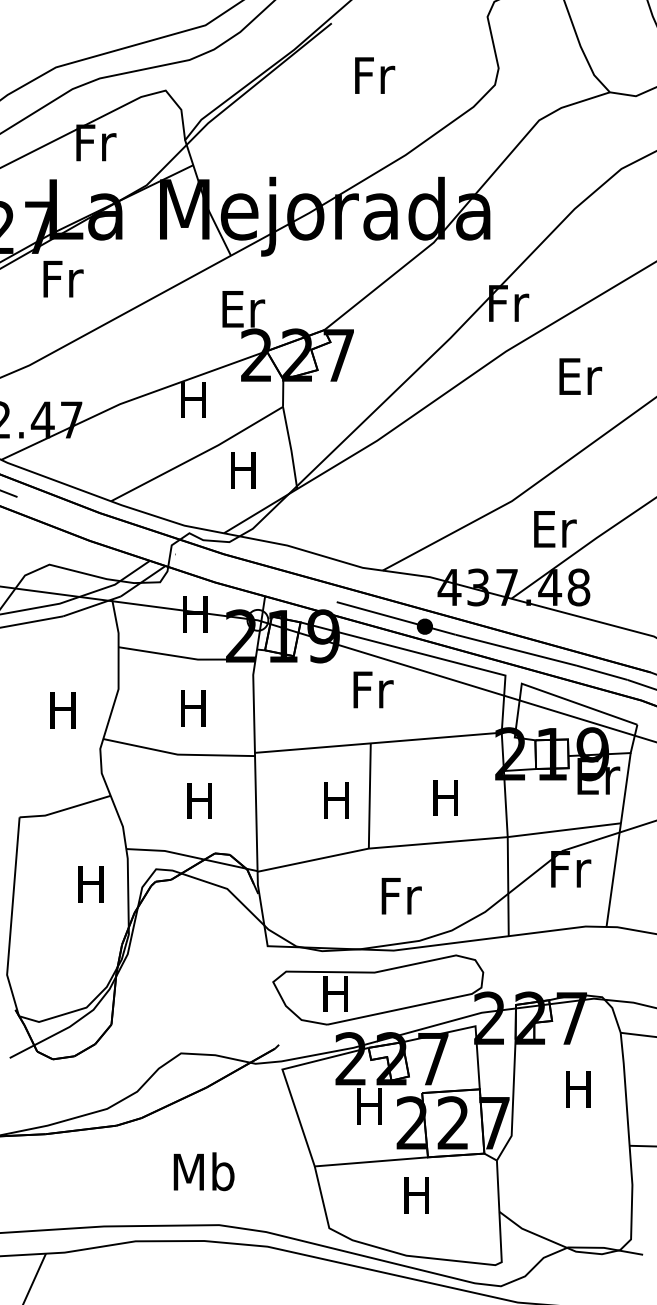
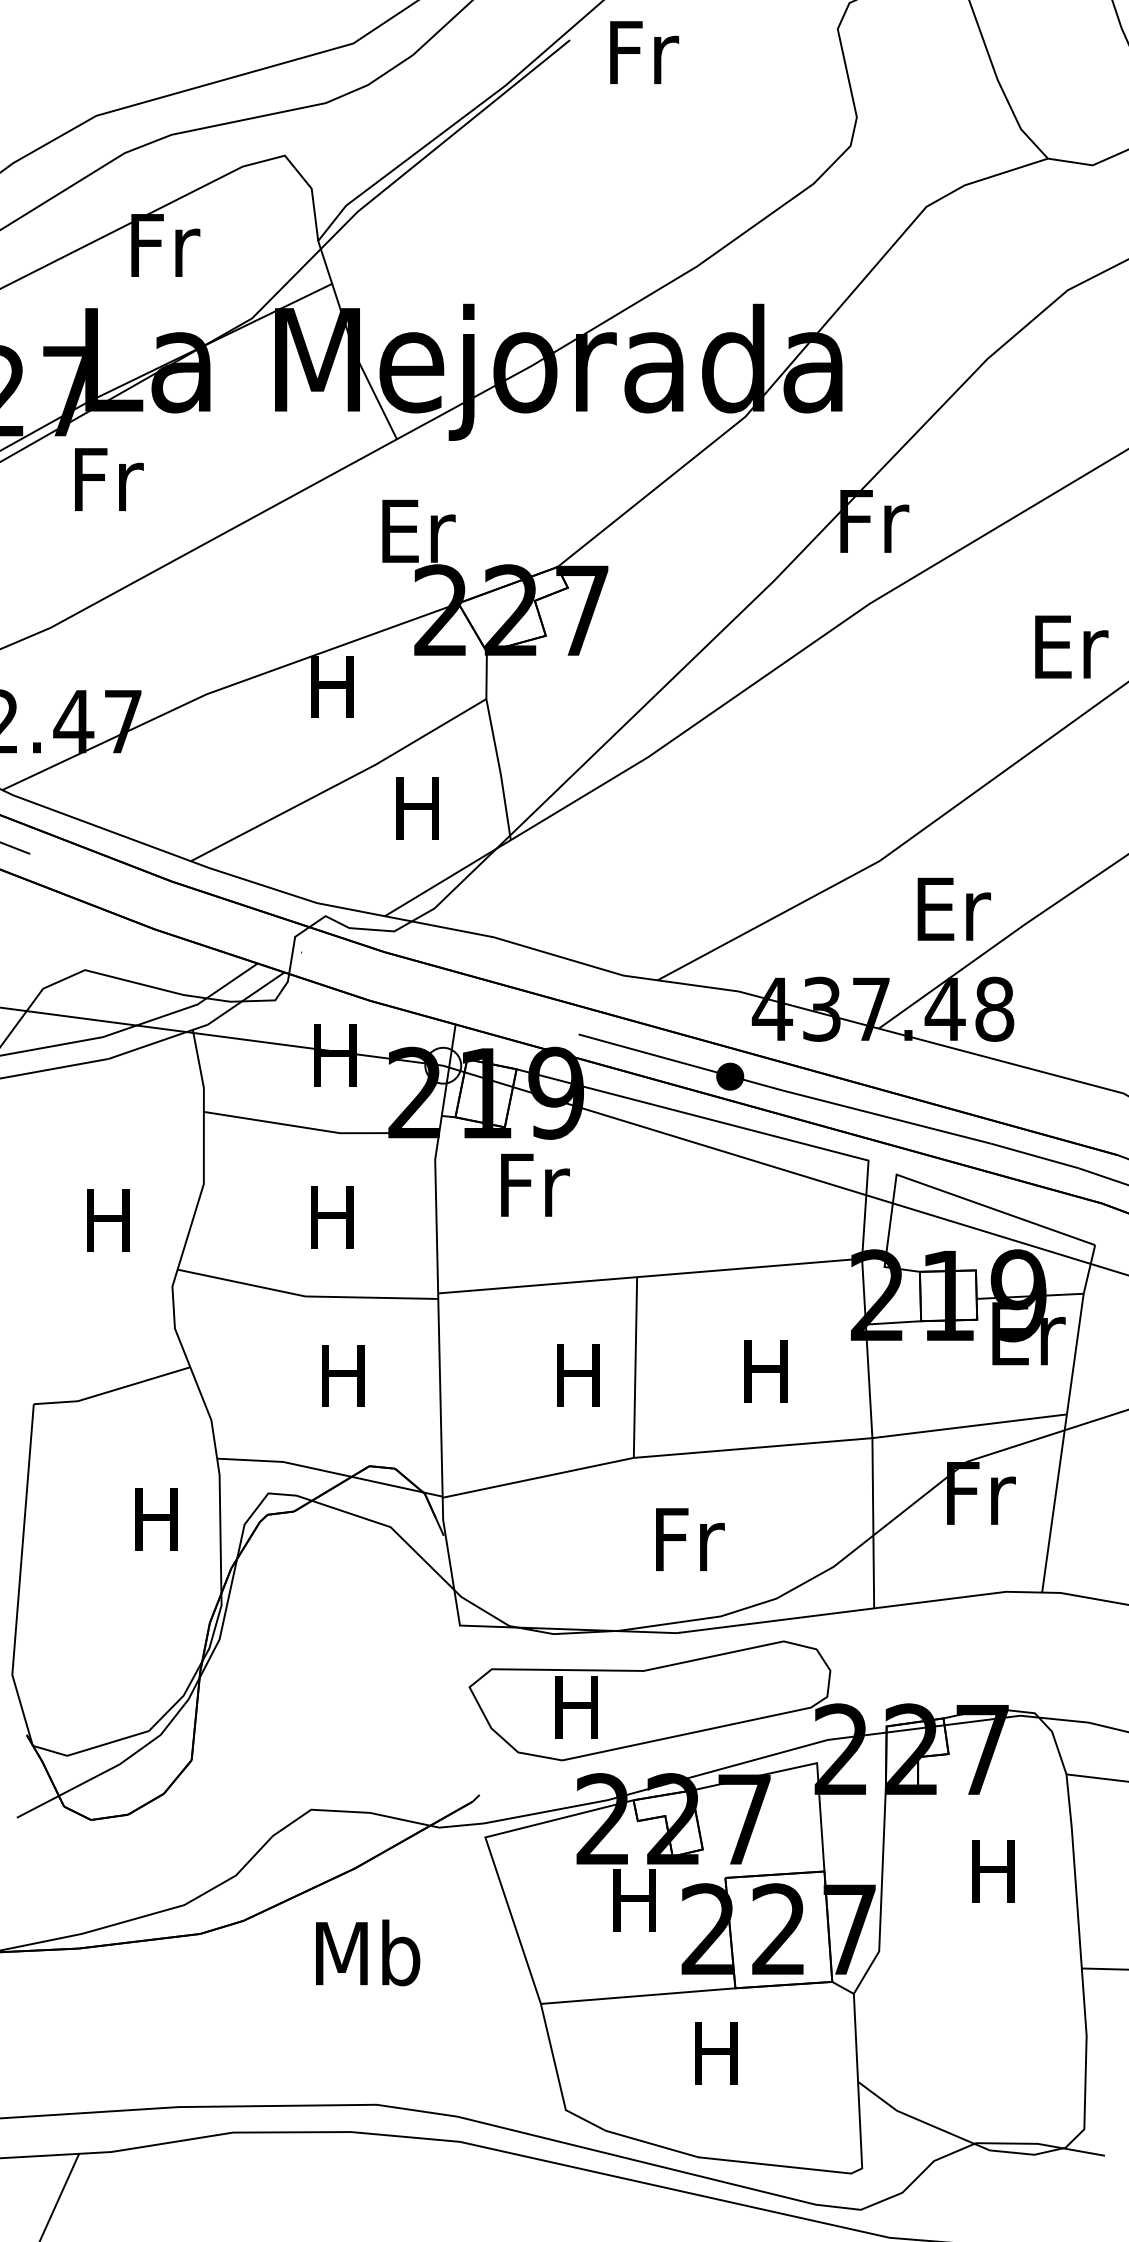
text: (375, 75) -> (645, 52), moved
text: (580, 376) -> (1071, 646), moved
text: (373, 689) -> (535, 1184), moved
text: (203, 1171) -> (366, 1952), moved

